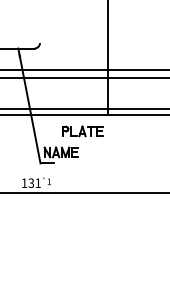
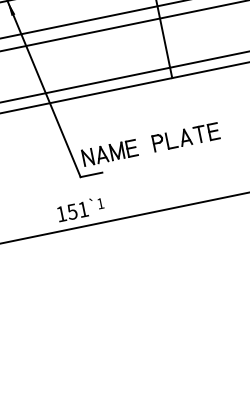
part: (82, 131) -> (185, 137), moved
text: (31, 182) -> (72, 210), 131 -> 151

